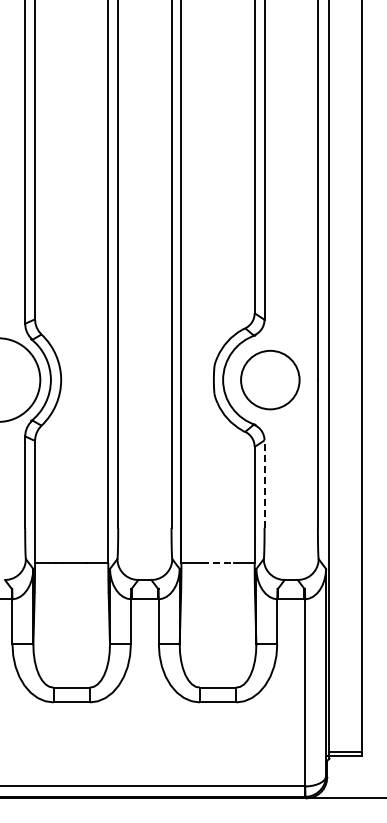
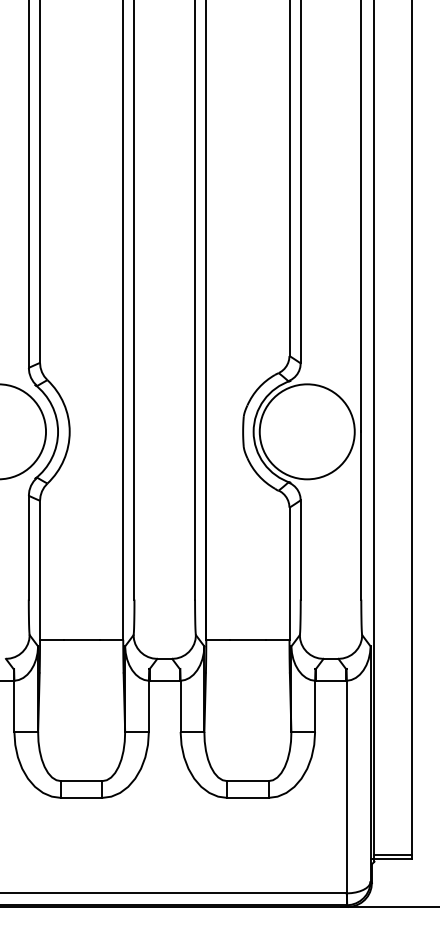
circle: (270, 379) -> (307, 431), size x1.43
line: (264, 484) -> (300, 550), dashed -> solid
line: (218, 563) -> (248, 640), dashed -> solid

